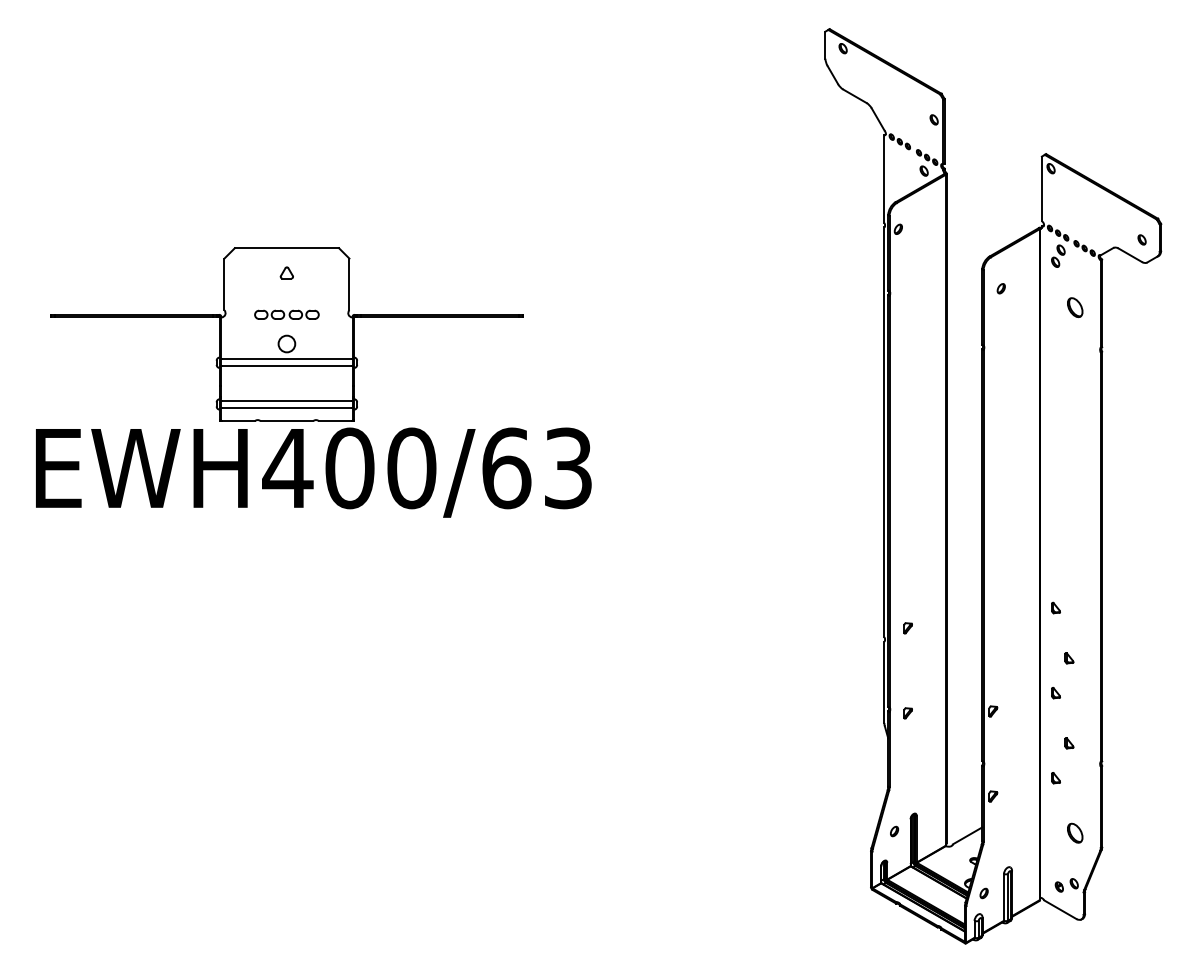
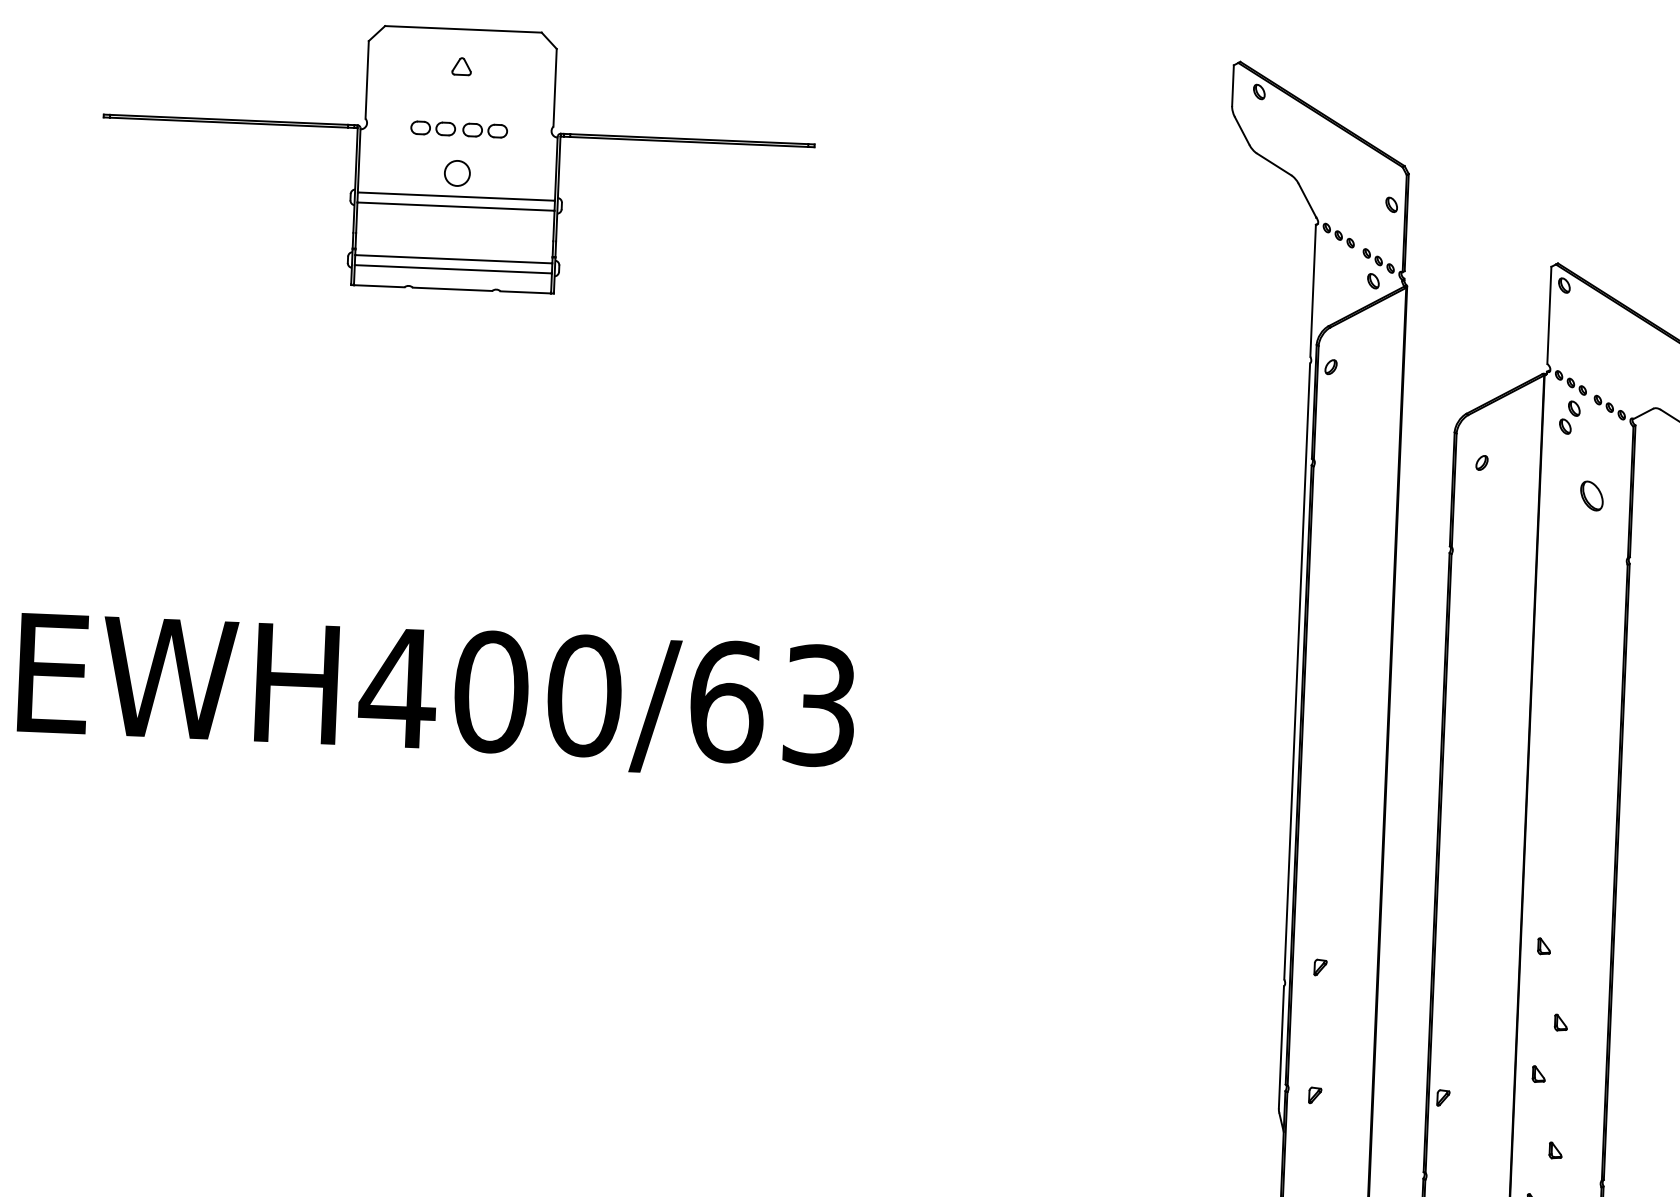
part: (286, 334) -> (457, 159), moved

